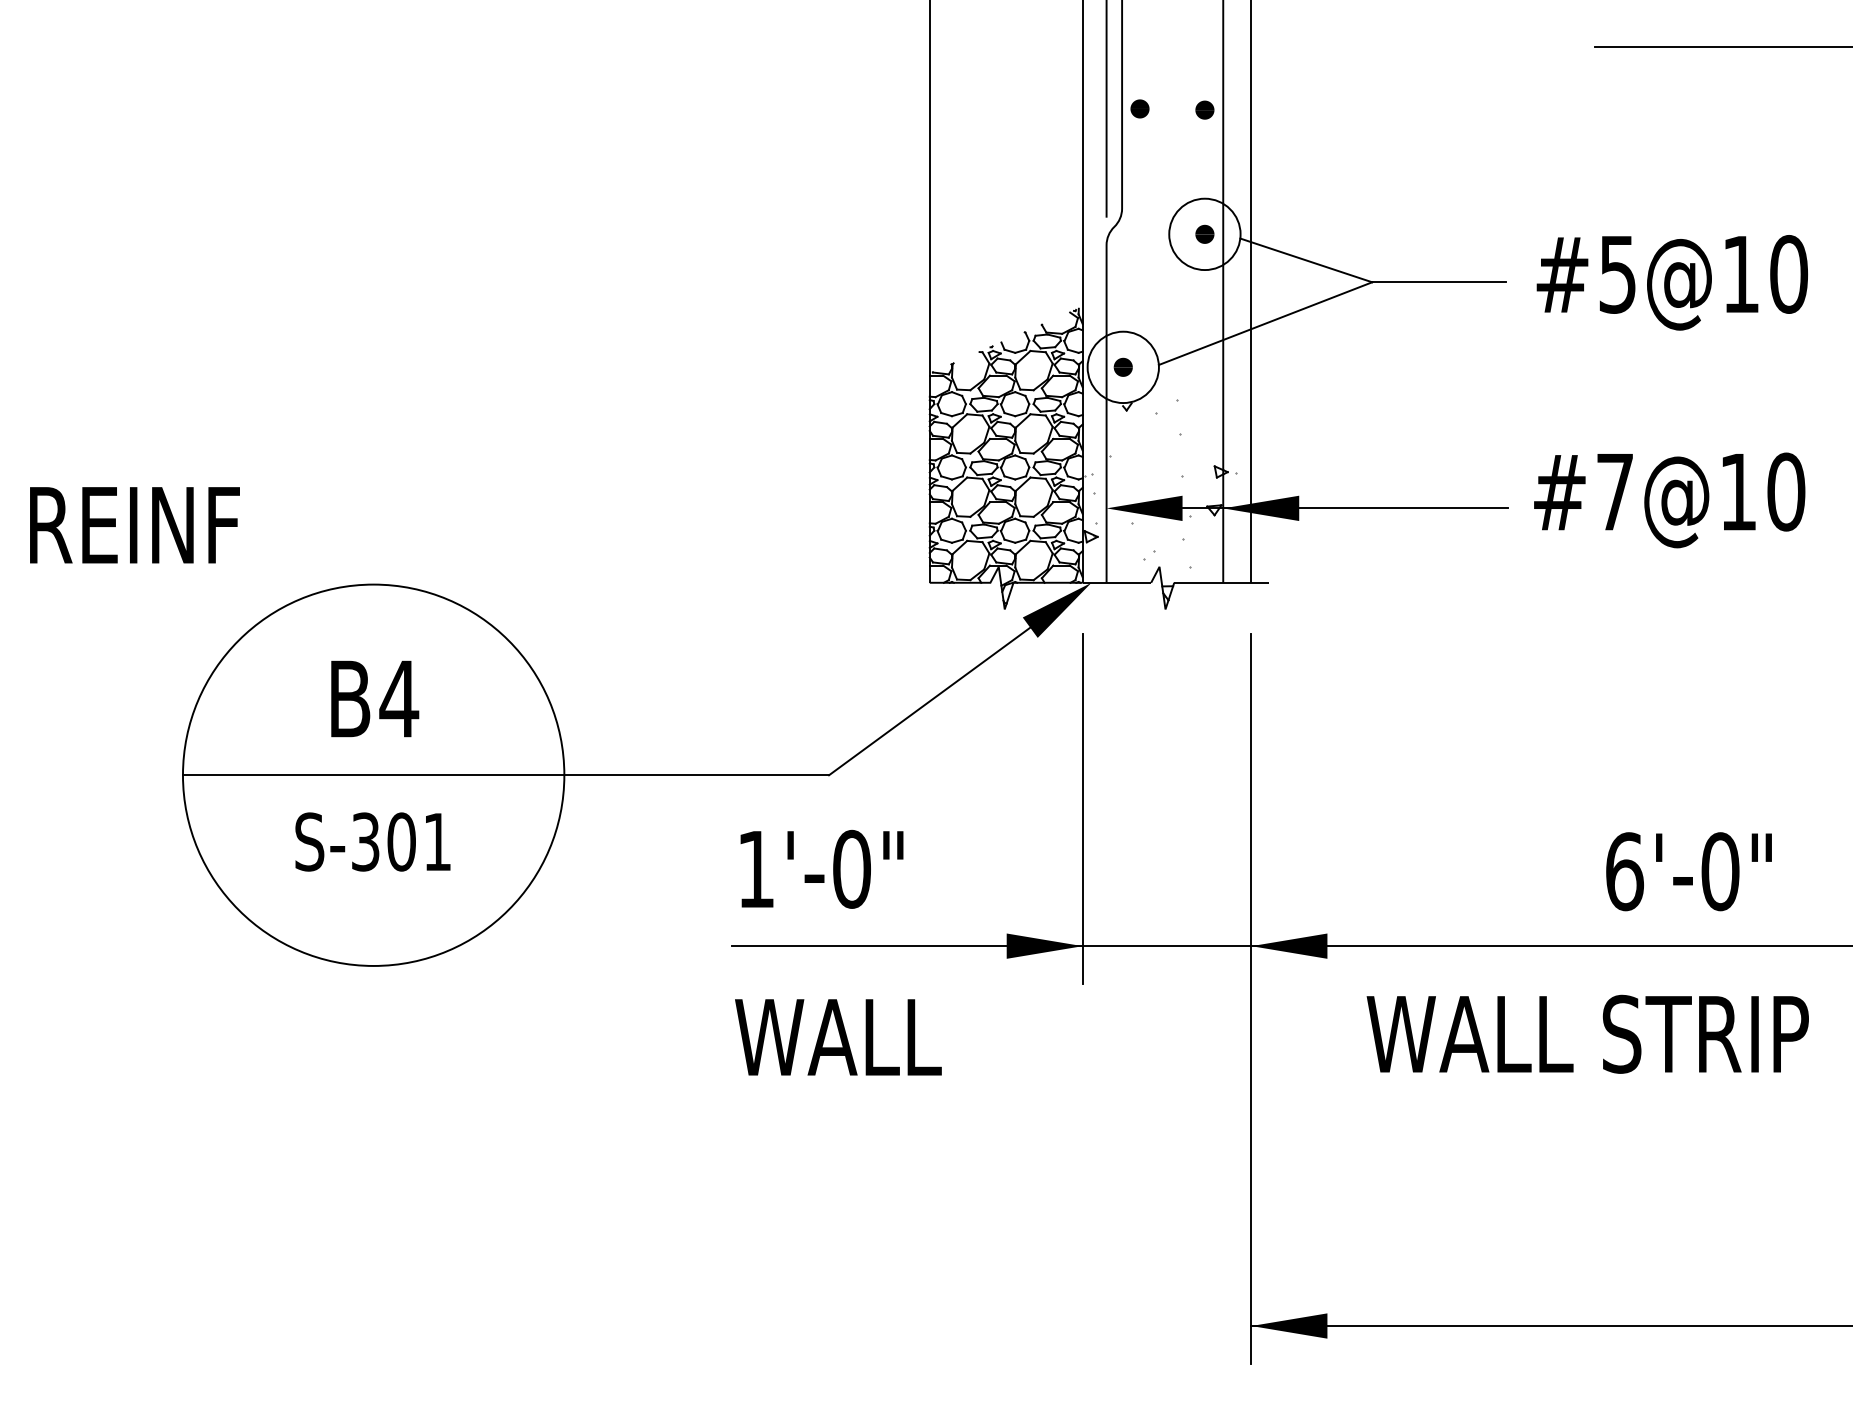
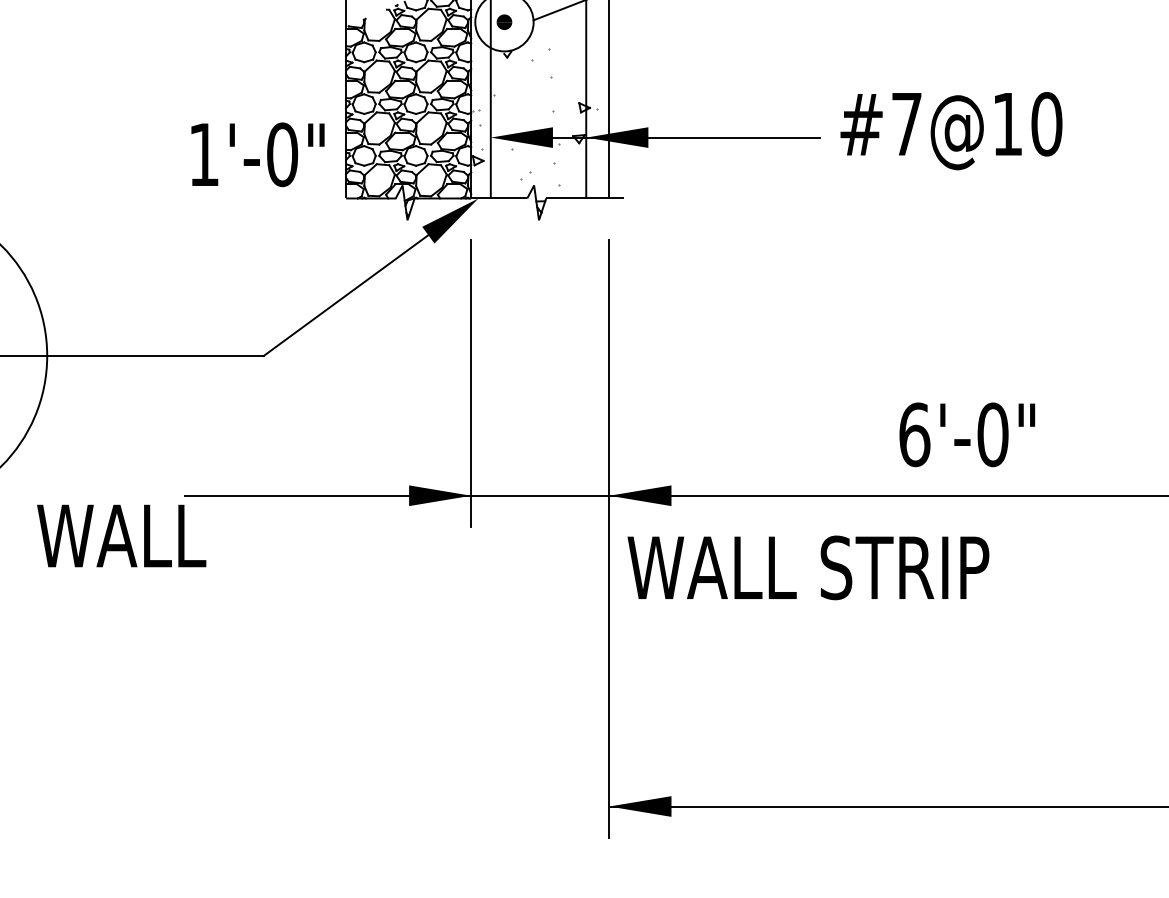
text: (821, 868) -> (257, 154), moved
text: (1587, 1033) -> (808, 567), moved
text: (838, 1037) -> (121, 536), moved

